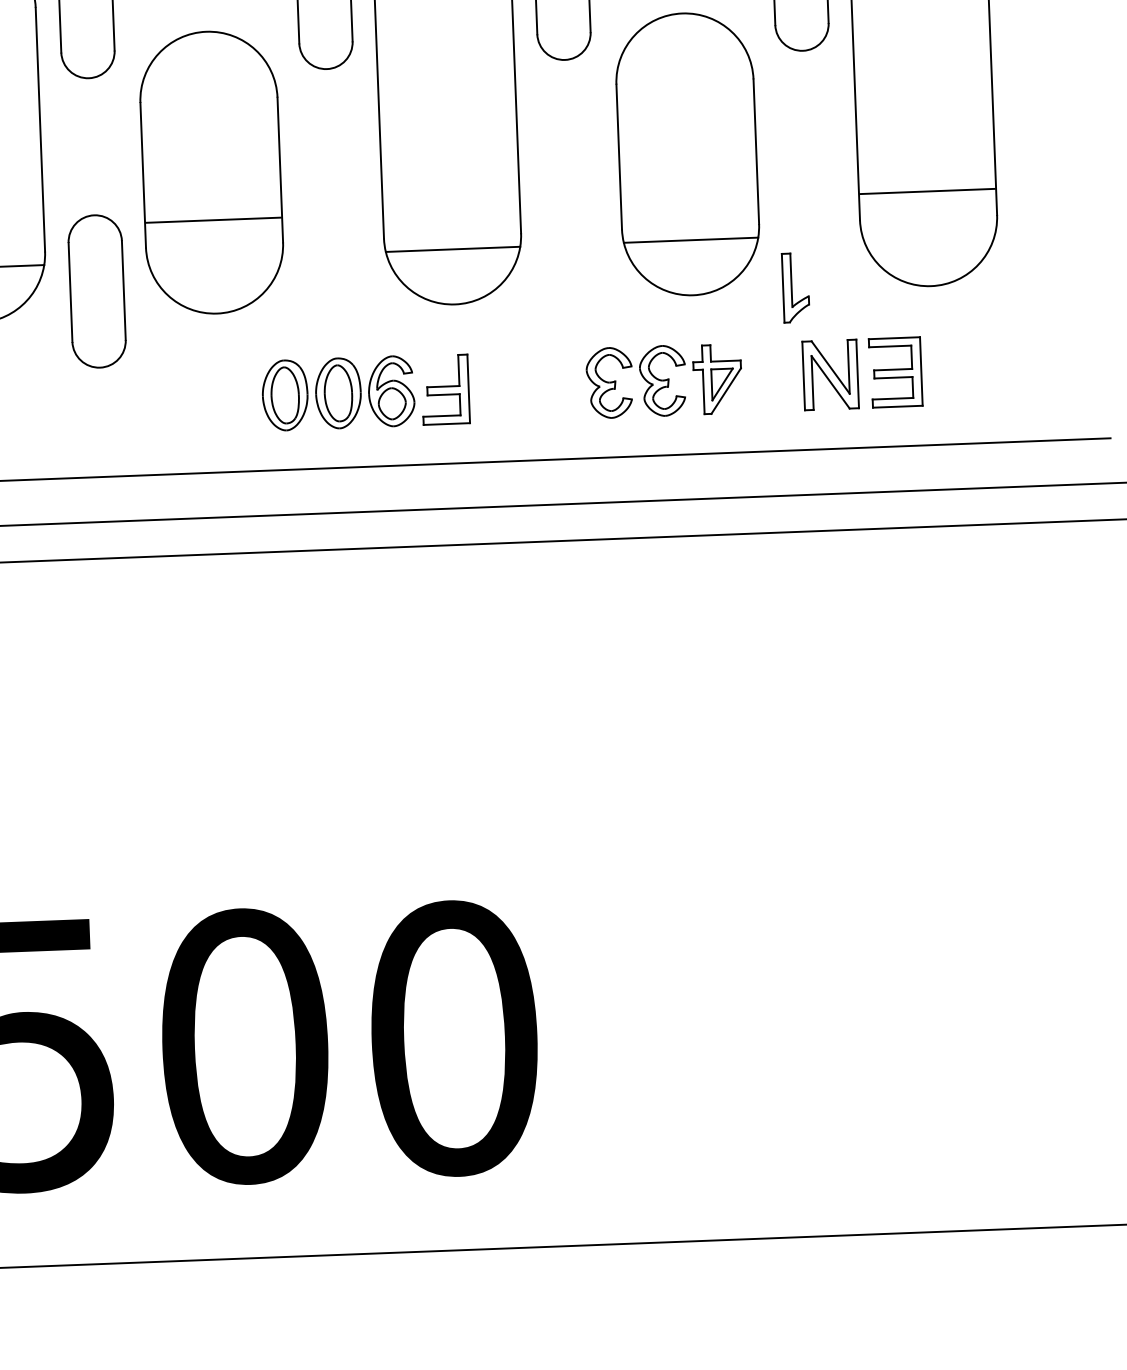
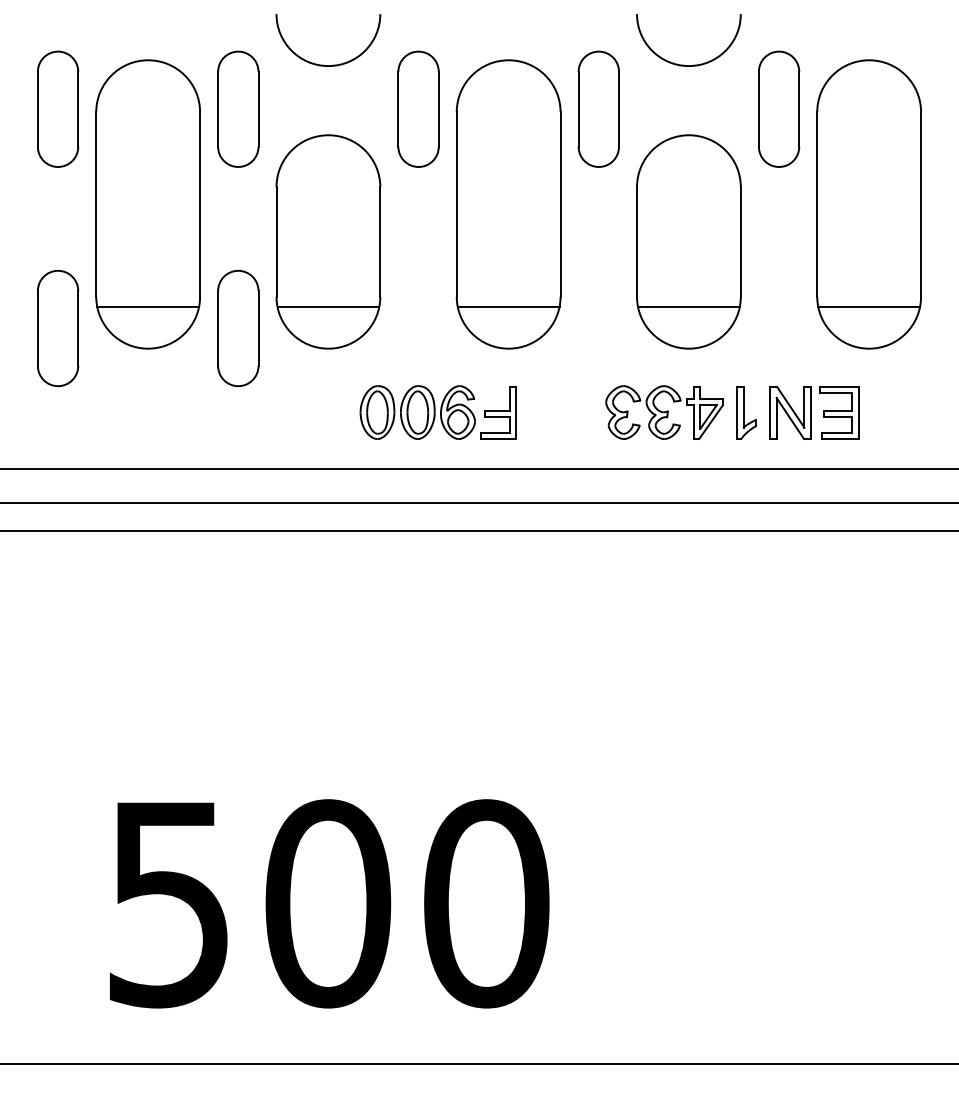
line: (927, 190) -> (869, 306), moved
line: (213, 219) -> (328, 306), moved
part: (795, 287) -> (746, 412), moved

